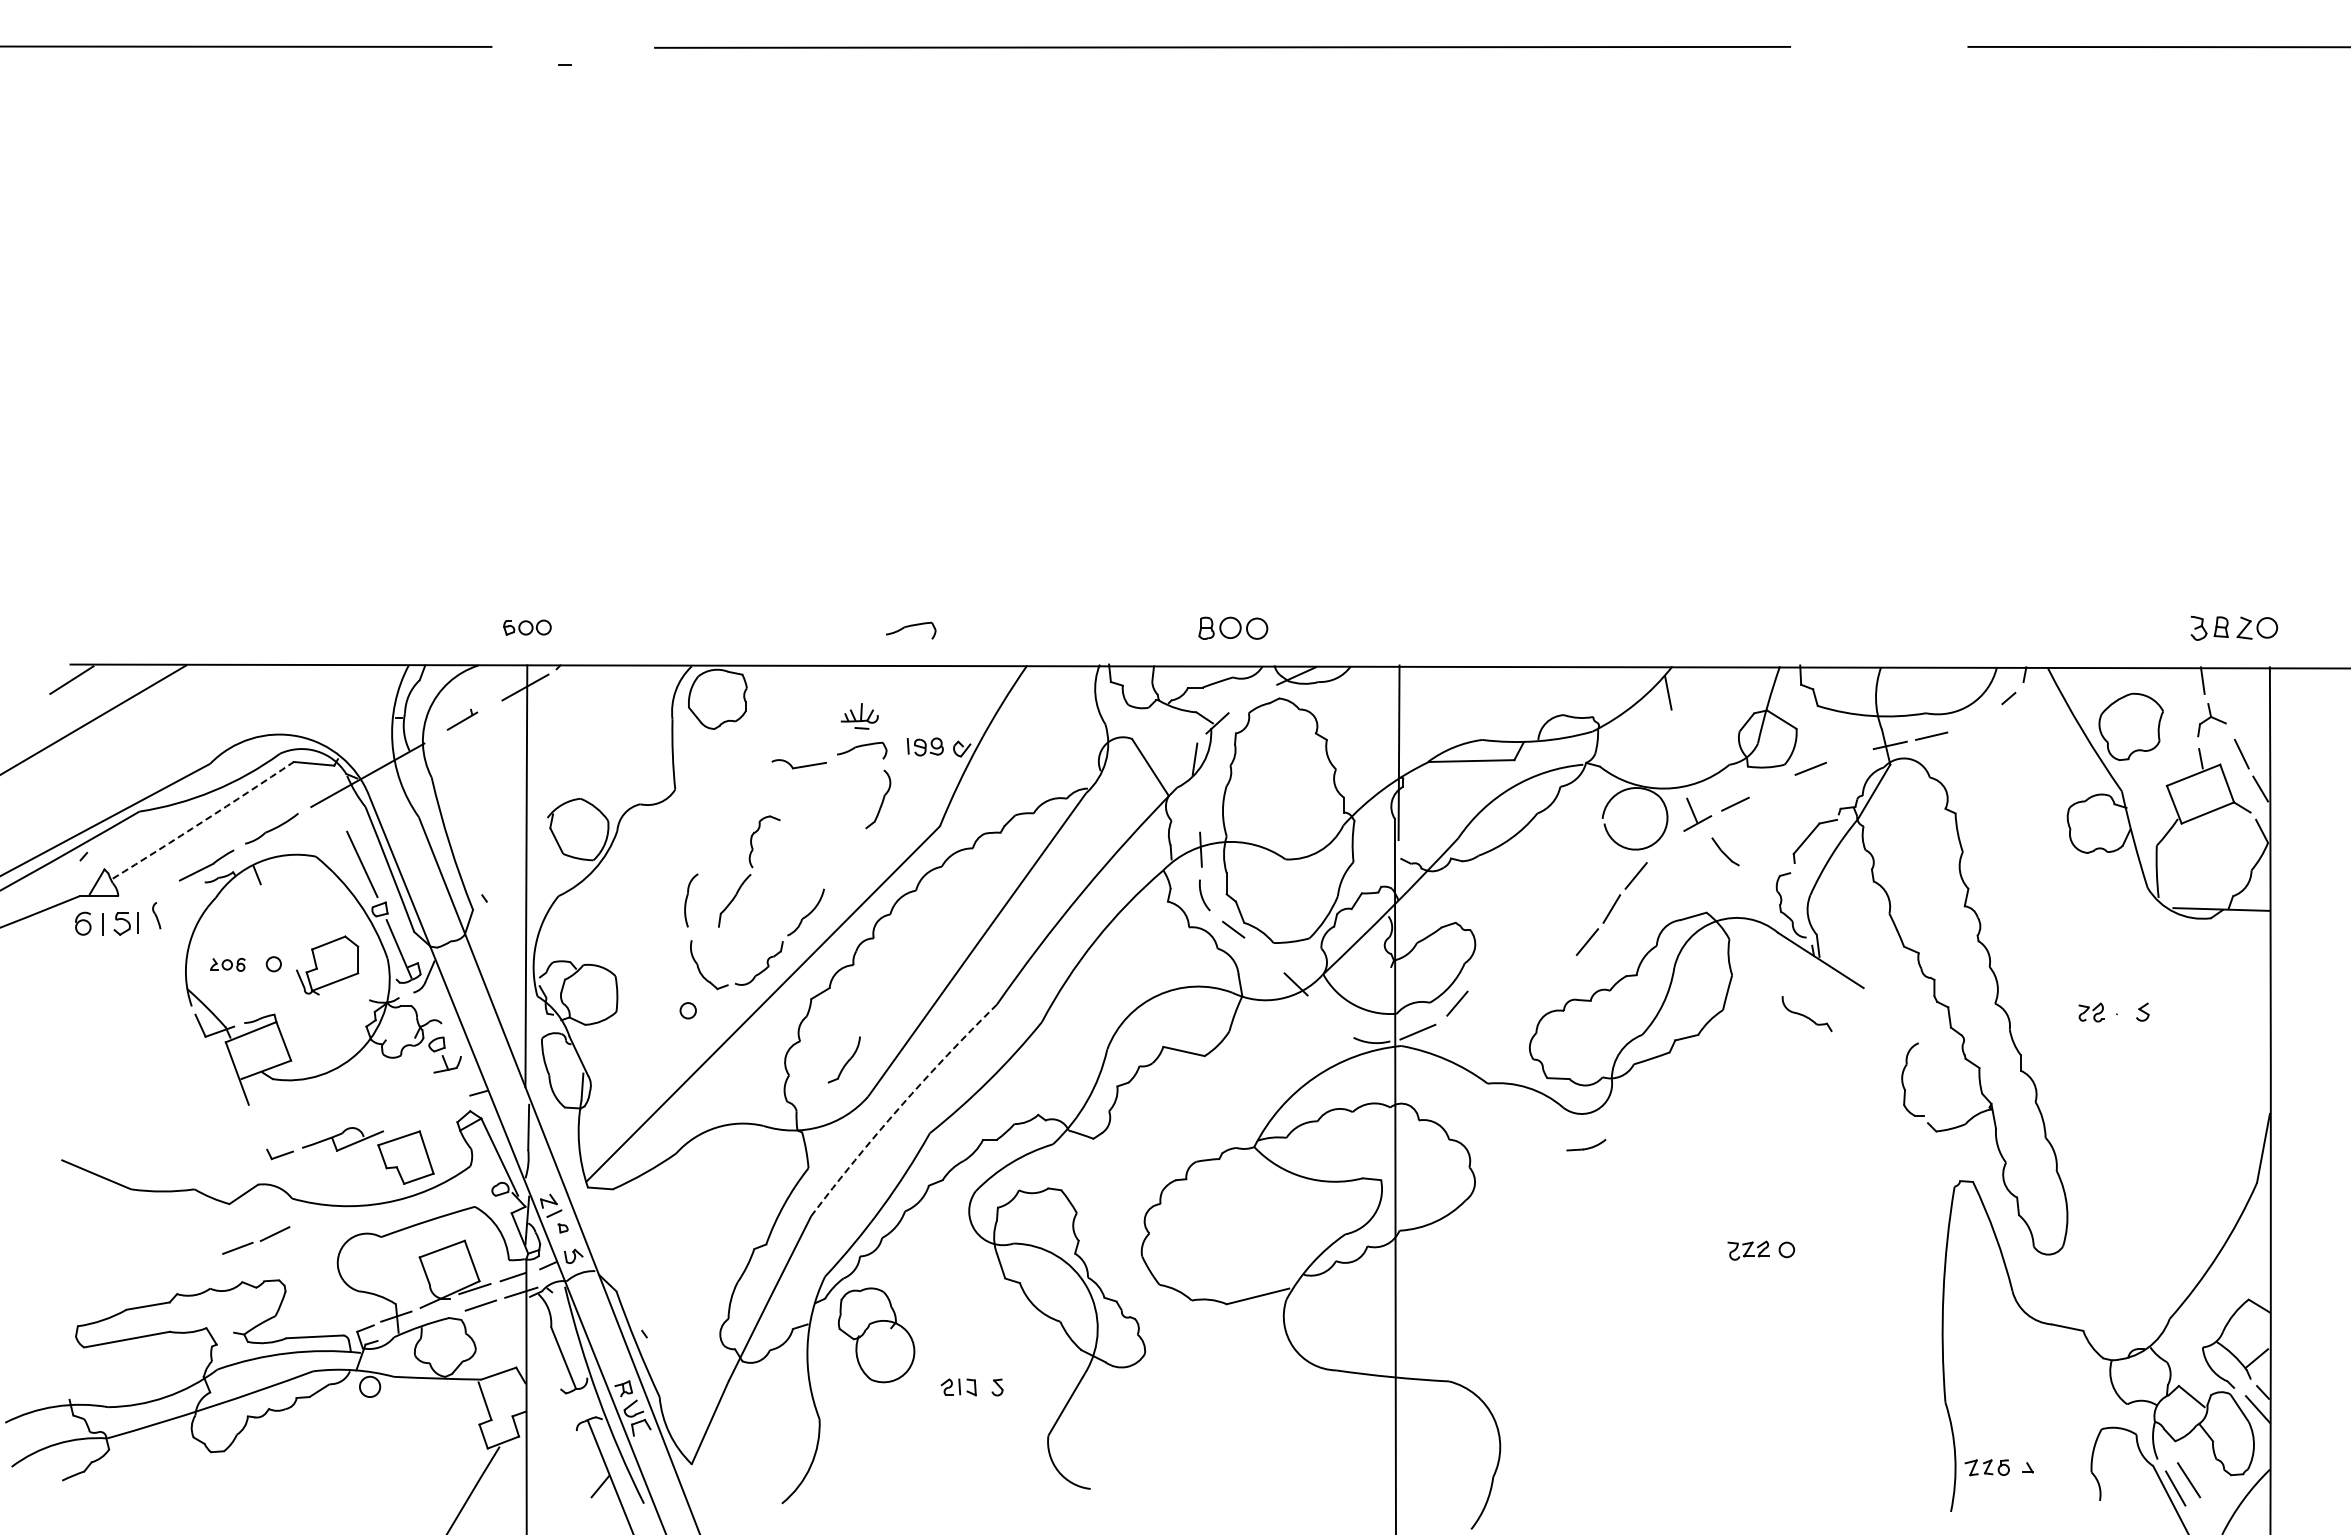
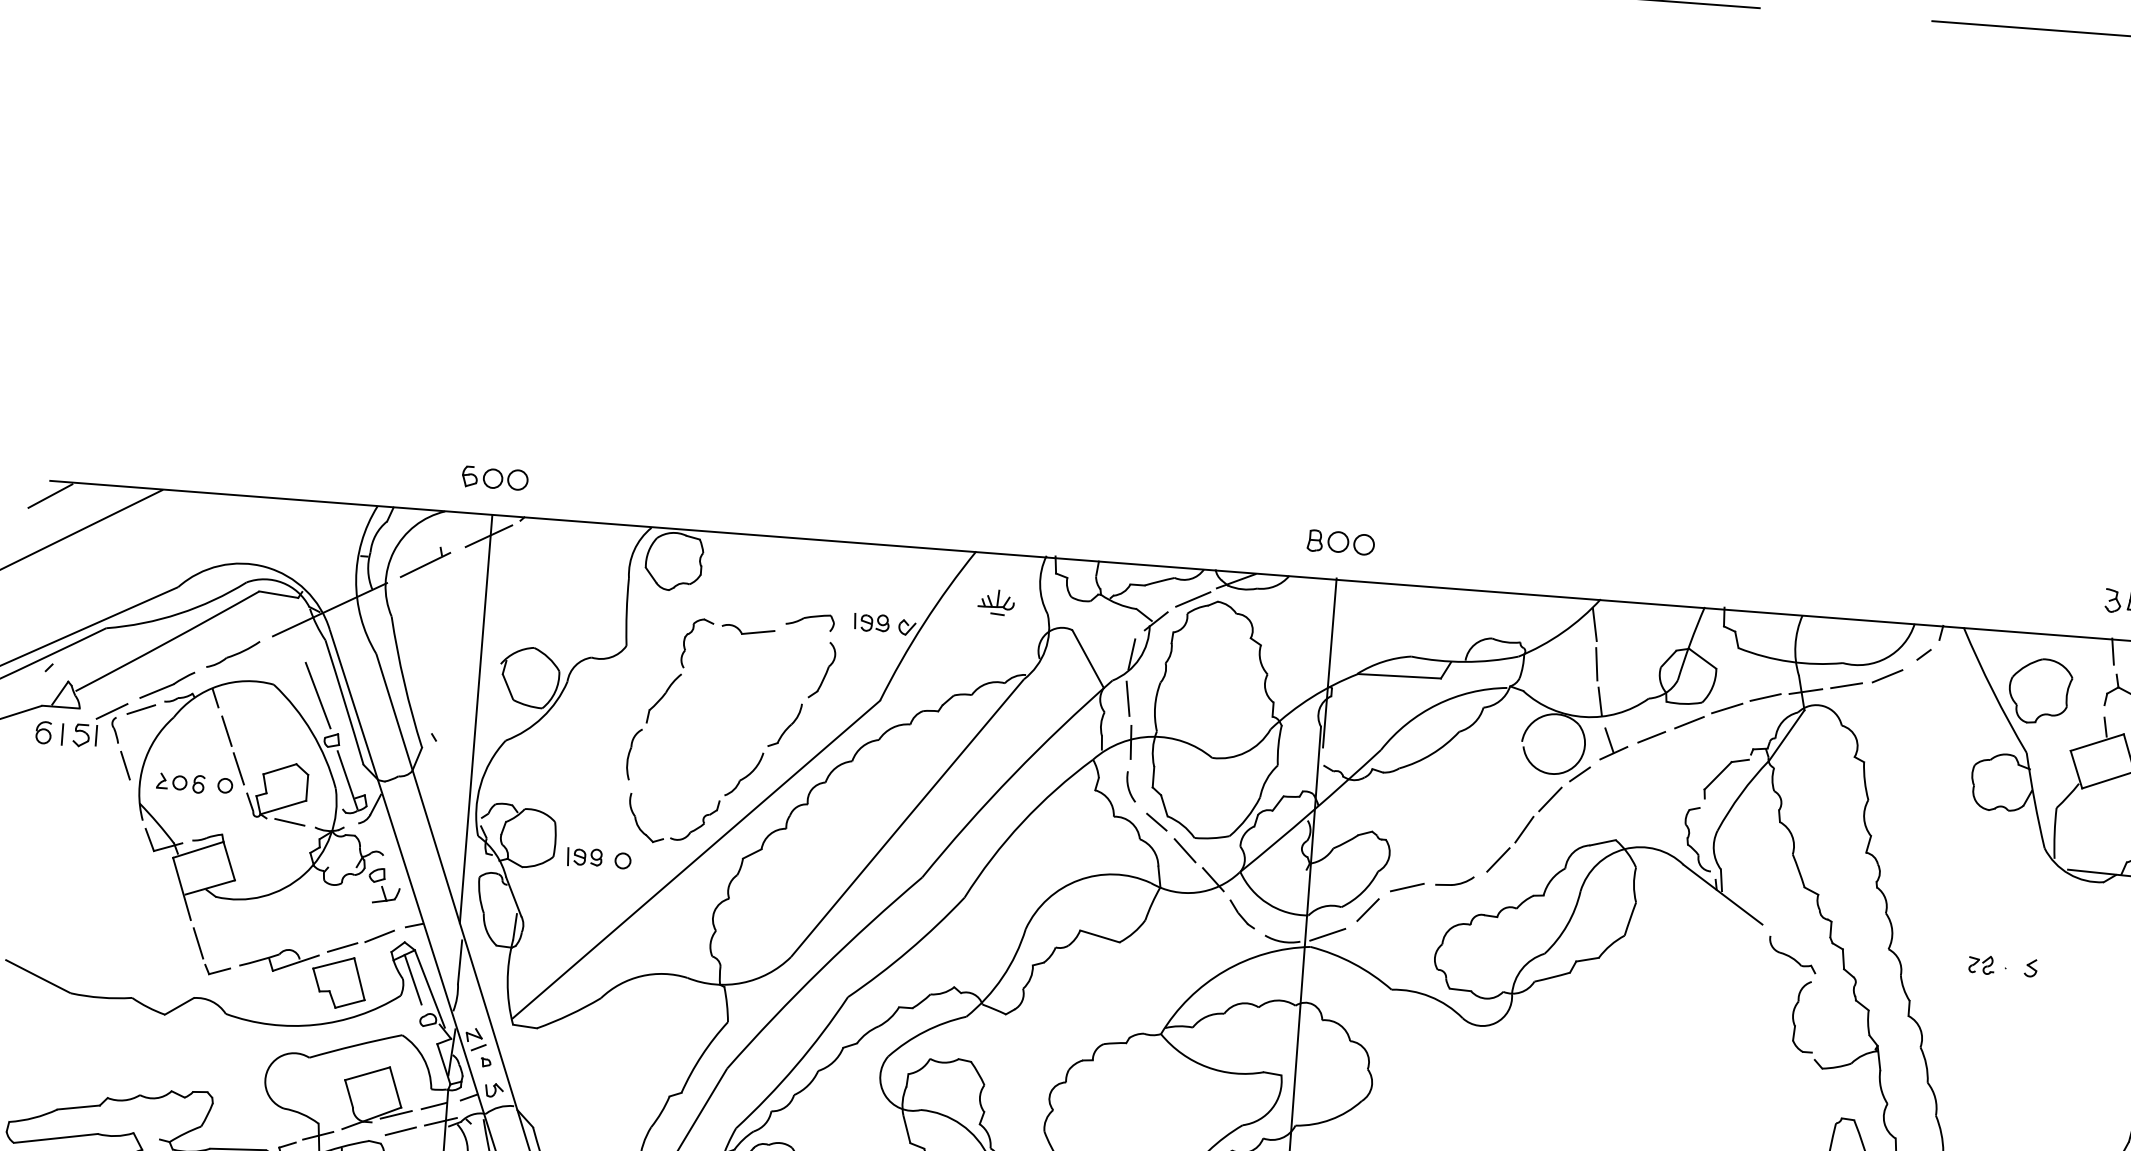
part: (527, 627) -> (495, 478), size x1.43
part: (1233, 627) -> (1341, 541), moved
part: (911, 630) -> (866, 509), removed
line: (1253, 697) -> (1192, 598), added
part: (859, 716) -> (996, 602), moved
part: (462, 719) -> (425, 562), size x1.67
line: (1972, 723) -> (1887, 676), added
line: (1673, 733) -> (1596, 664), added
line: (1849, 754) -> (1765, 697), added
line: (1679, 771) -> (1599, 701), added
line: (1772, 786) -> (1688, 722), added
line: (1194, 804) -> (1128, 698), added
arc: (203, 821) -> (167, 642), dashed -> solid
line: (1664, 847) -> (1579, 773), added
part: (1725, 851) -> (1242, 914), moved
part: (749, 871) -> (680, 671), moved
line: (181, 892) -> (141, 709), added
line: (151, 896) -> (111, 711), added
line: (271, 907) -> (227, 730), added
line: (286, 945) -> (238, 768), added
line: (169, 951) -> (125, 765), added
line: (1264, 956) -> (1184, 850), added
part: (227, 964) -> (180, 782), size x1.43
line: (1495, 977) -> (1406, 887), added
line: (342, 996) -> (289, 821), added
part: (648, 1010) -> (584, 857), added
part: (1806, 1014) -> (1792, 955), moved
part: (843, 1059) -> (784, 724), moved
arc: (900, 1106) -> (821, 969), dashed -> solid
line: (258, 1128) -> (198, 943), added
part: (1586, 1145) -> (1454, 881), moved
line: (481, 1148) -> (412, 979), added
part: (256, 1240) -> (361, 941), moved

